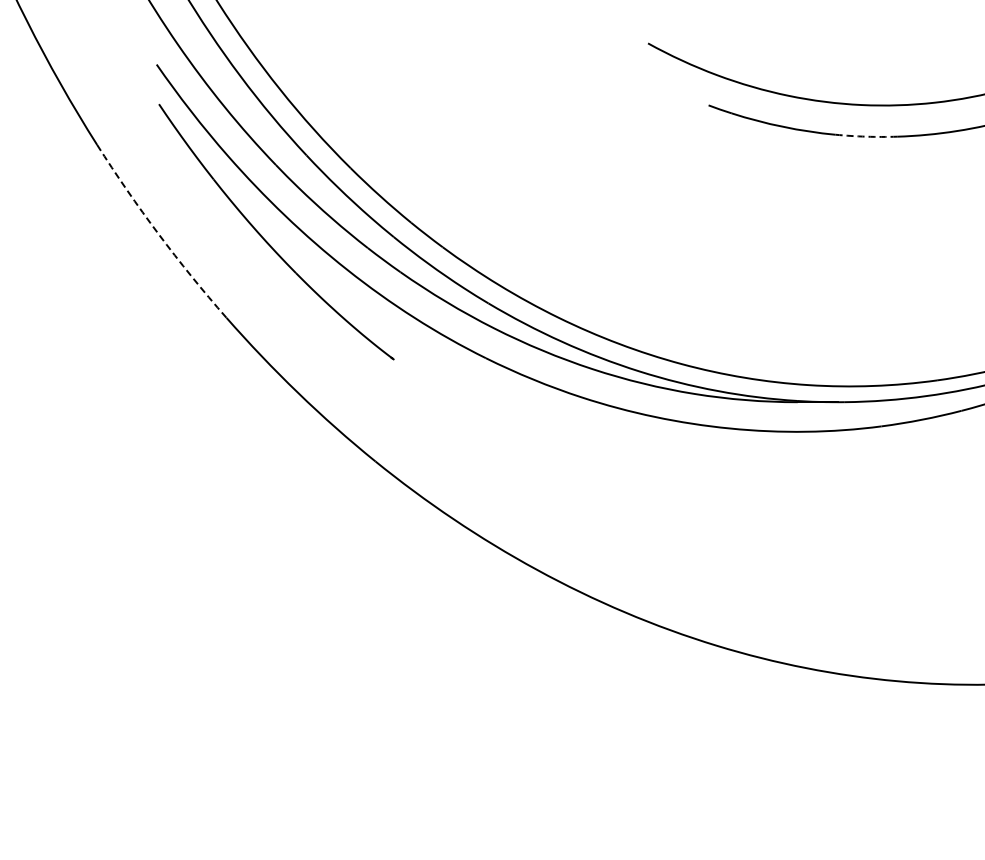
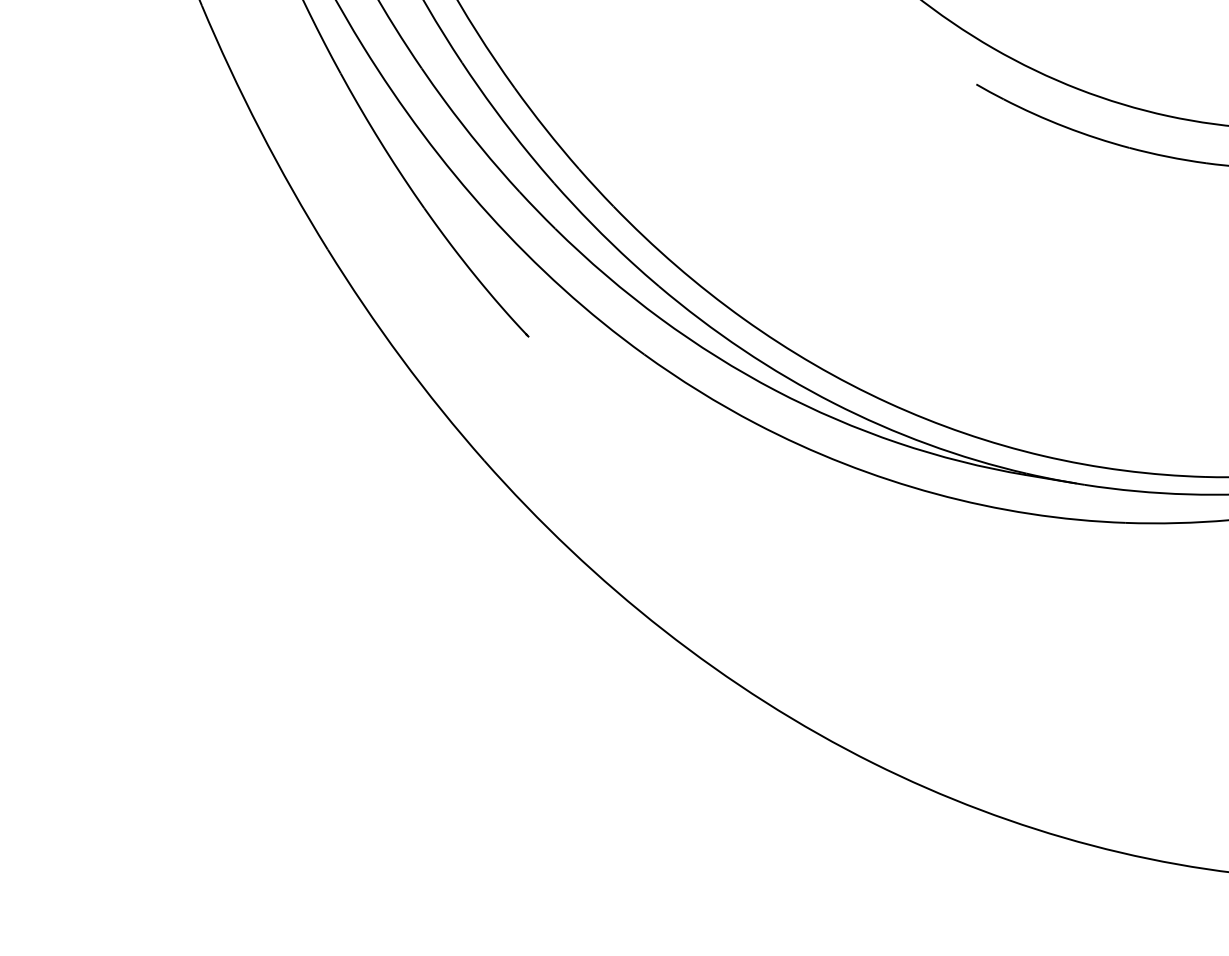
arc: (866, 136) -> (1167, 156), dashed -> solid
arc: (158, 233) -> (260, 129), dashed -> solid

